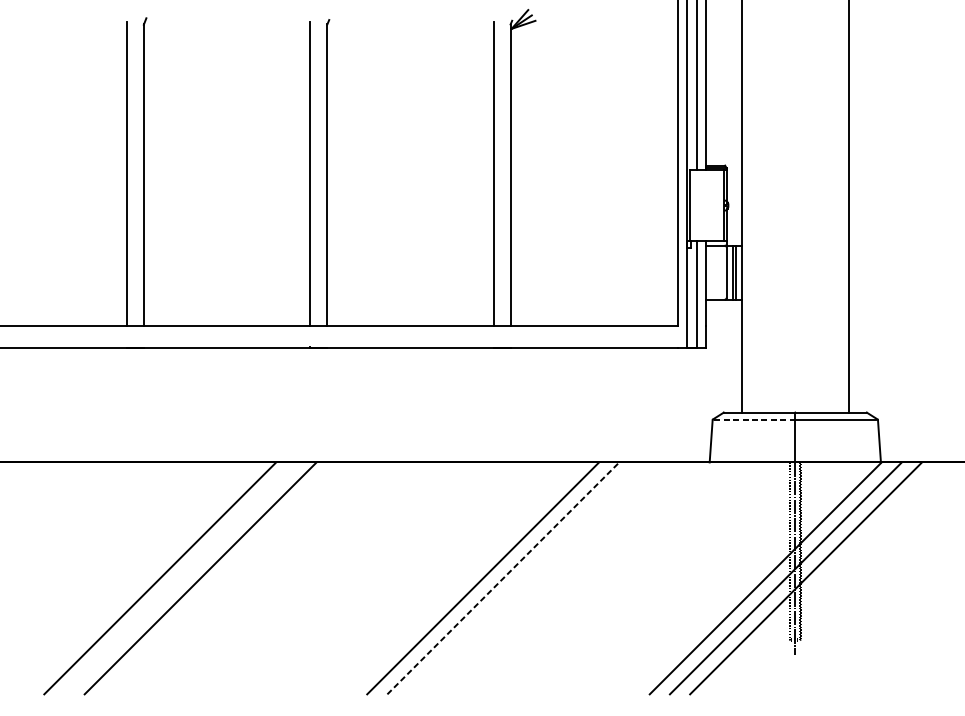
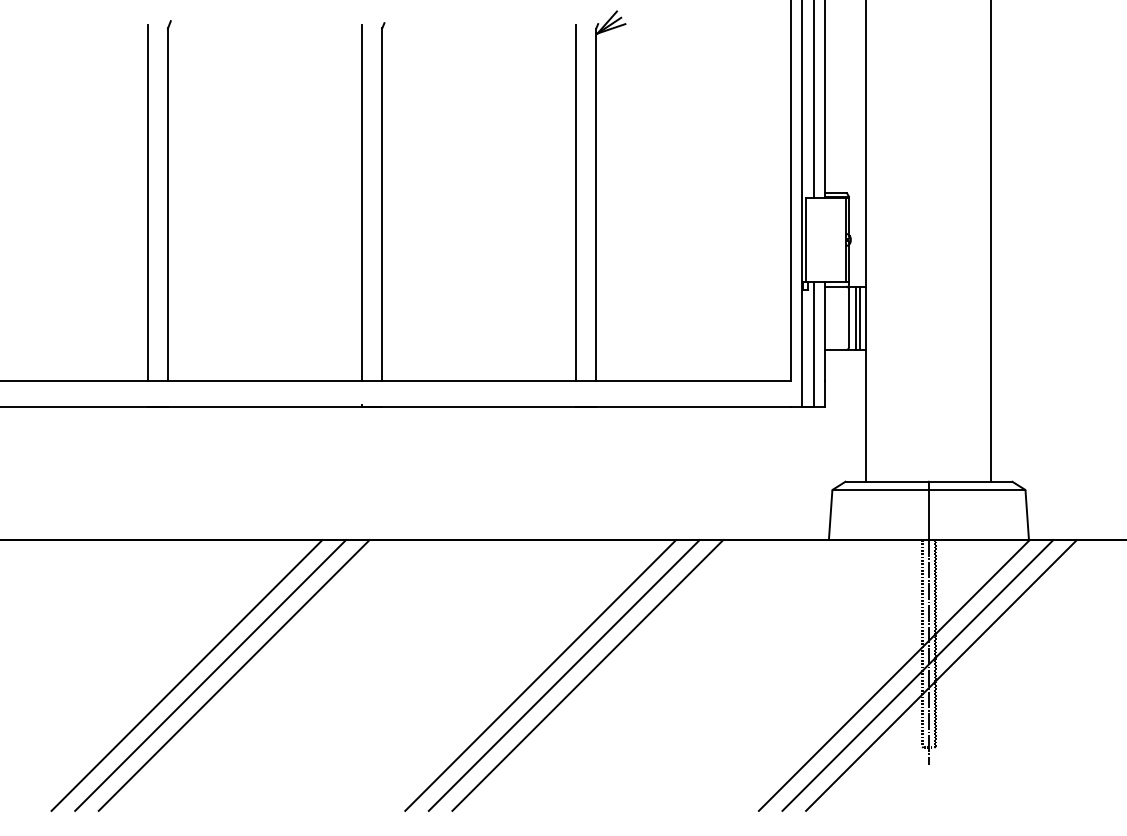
line: (755, 420) -> (882, 490), dashed -> solid
line: (180, 578) -> (210, 675), added
line: (462, 578) -> (540, 675), added
line: (503, 578) -> (587, 675), dashed -> solid

